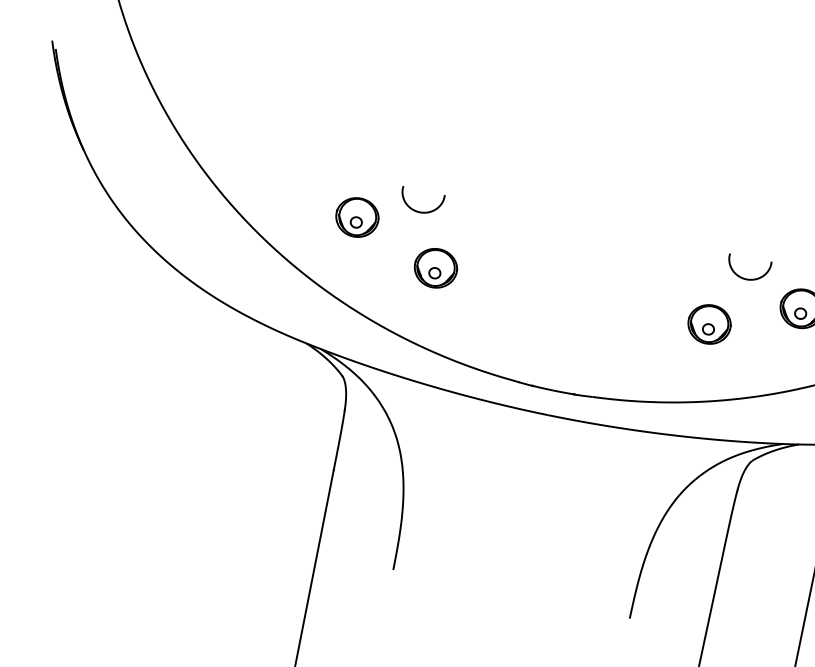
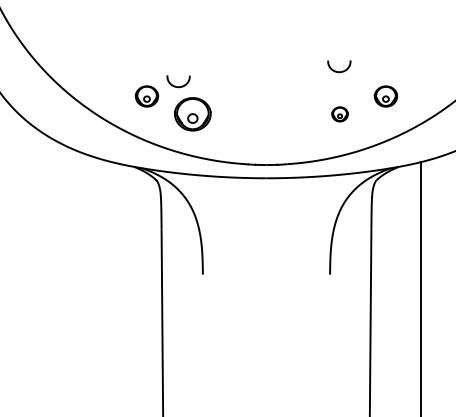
part: (435, 268) -> (192, 114), size x1.6
curve: (741, 275) -> (336, 70), moved
part: (708, 324) -> (339, 114), size x0.7

